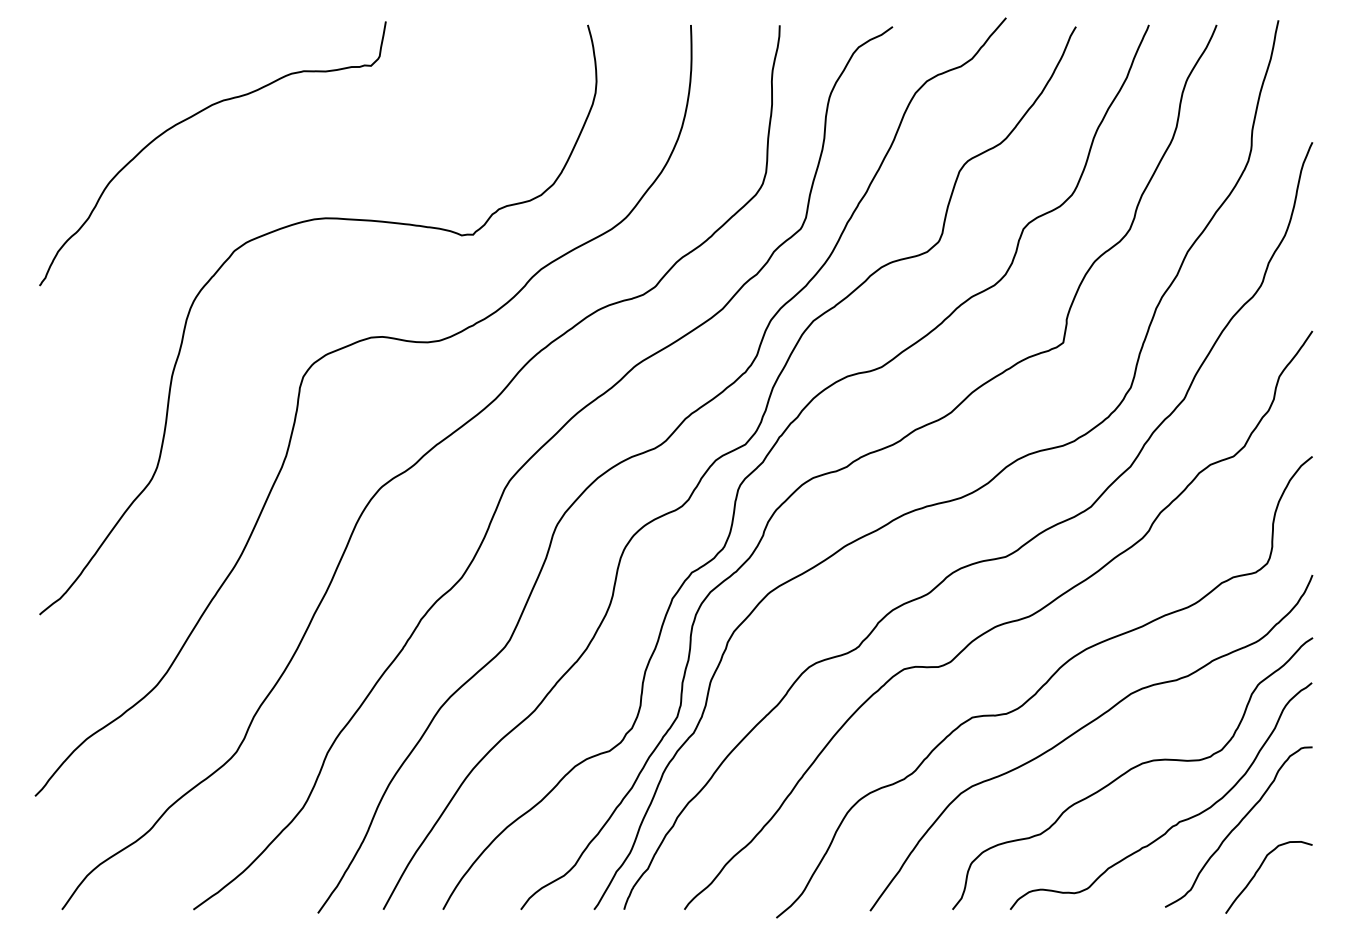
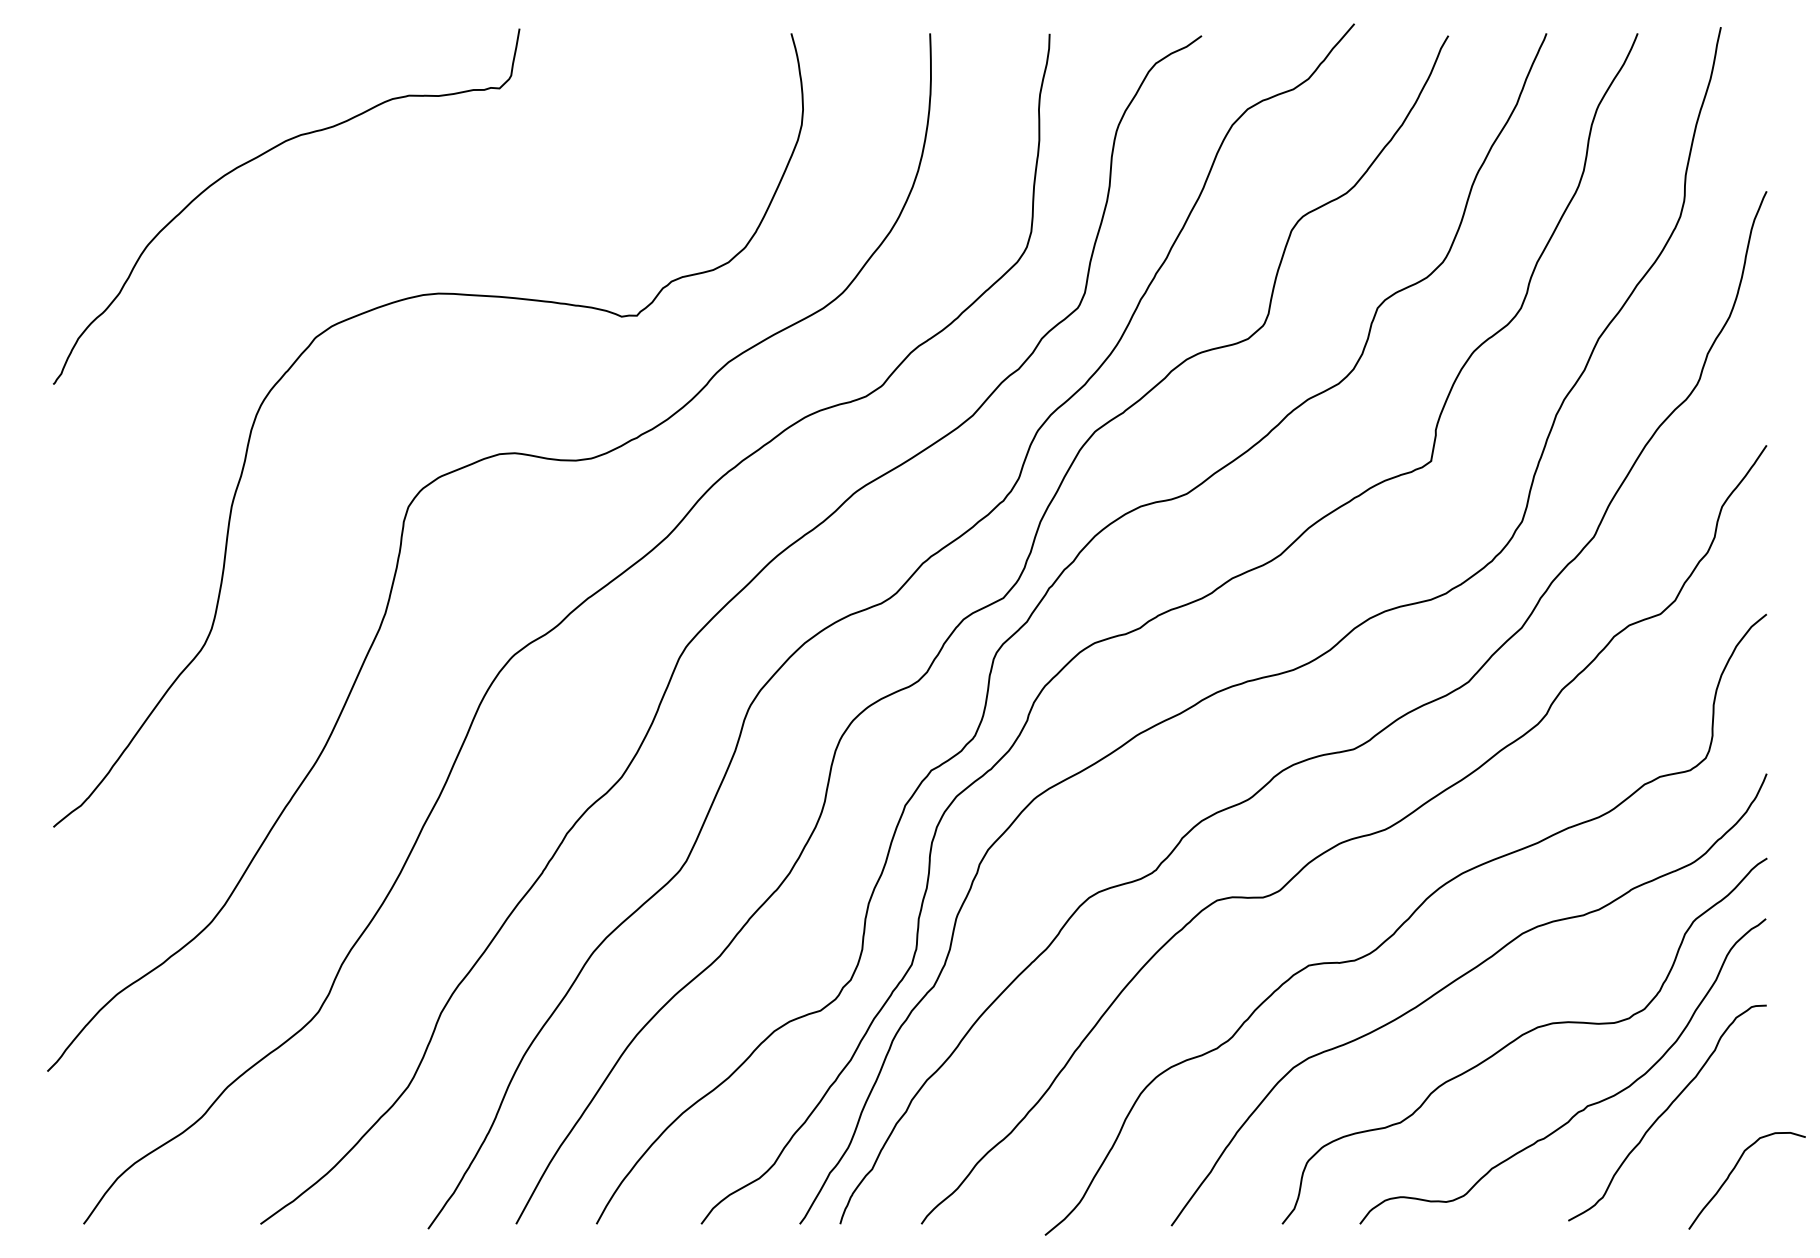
curve: (1258, 871) -> (1732, 1172), moved

